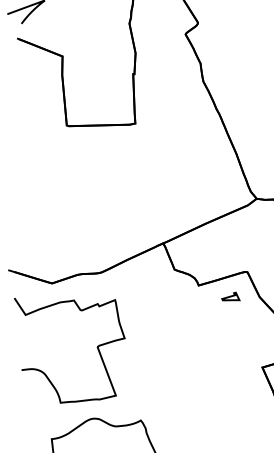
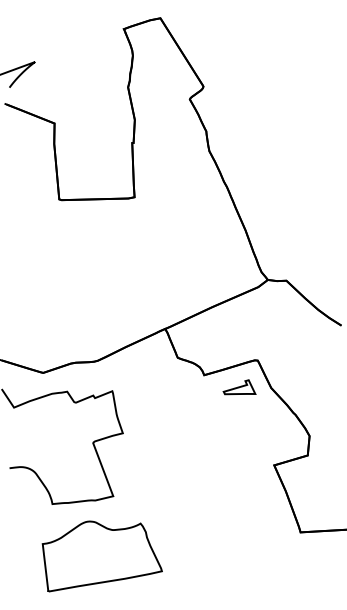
part: (230, 296) -> (239, 387), size x1.67

